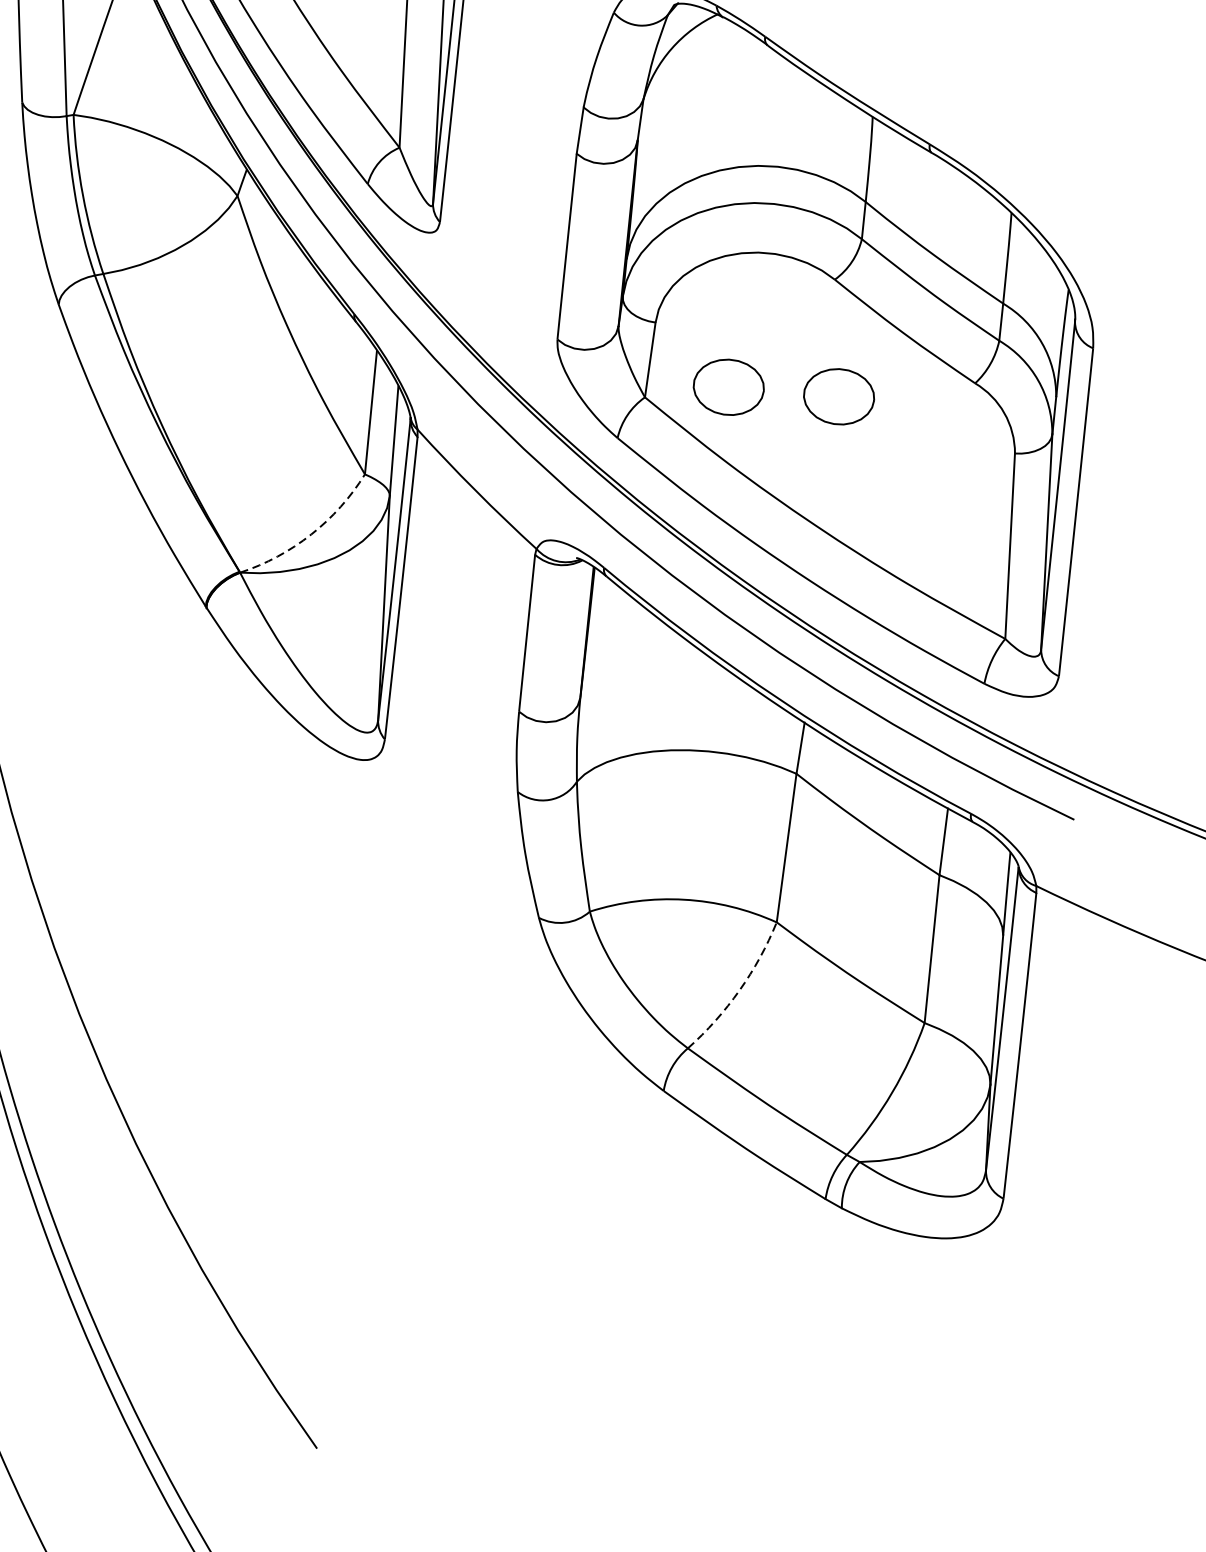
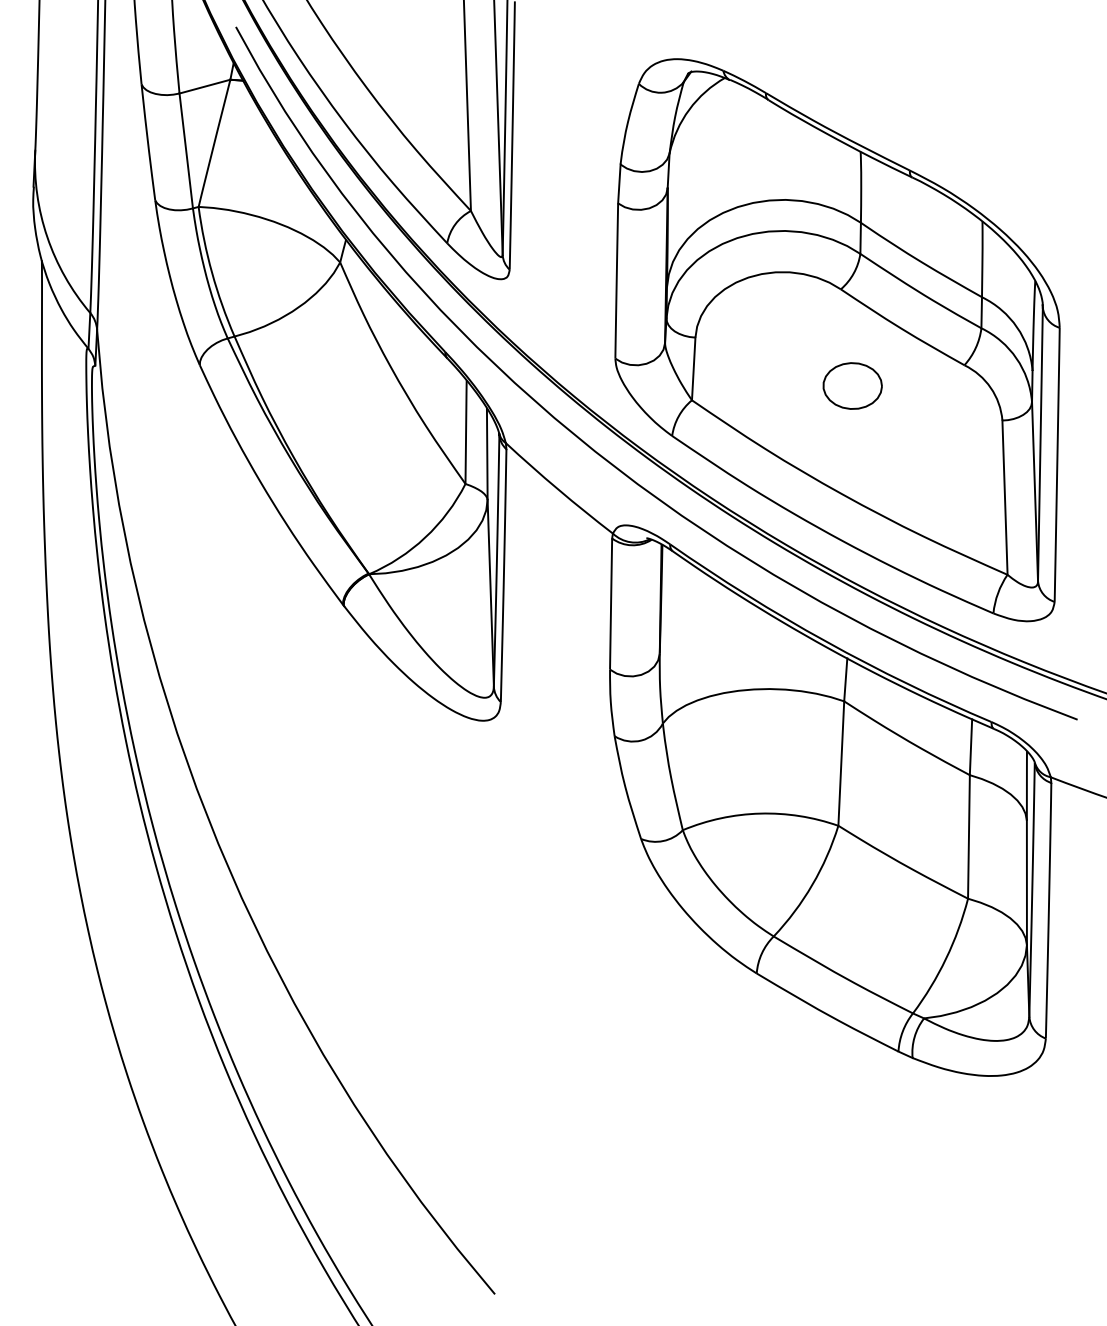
part: (728, 386) -> (760, 385), removed
arc: (311, 534) -> (425, 537), dashed -> solid
arc: (739, 990) -> (812, 884), dashed -> solid

